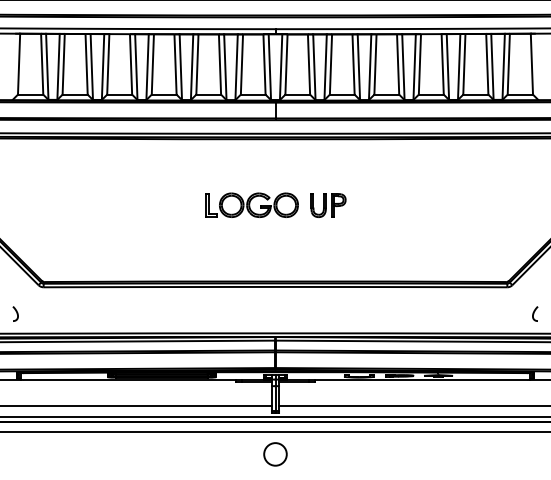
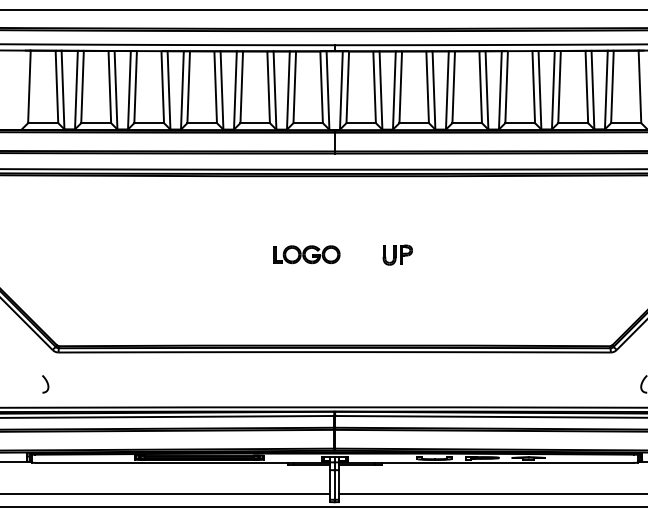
part: (251, 204) -> (306, 253), size x0.6
part: (328, 205) -> (397, 255), size x0.7
curve: (16, 313) -> (46, 383), moved

